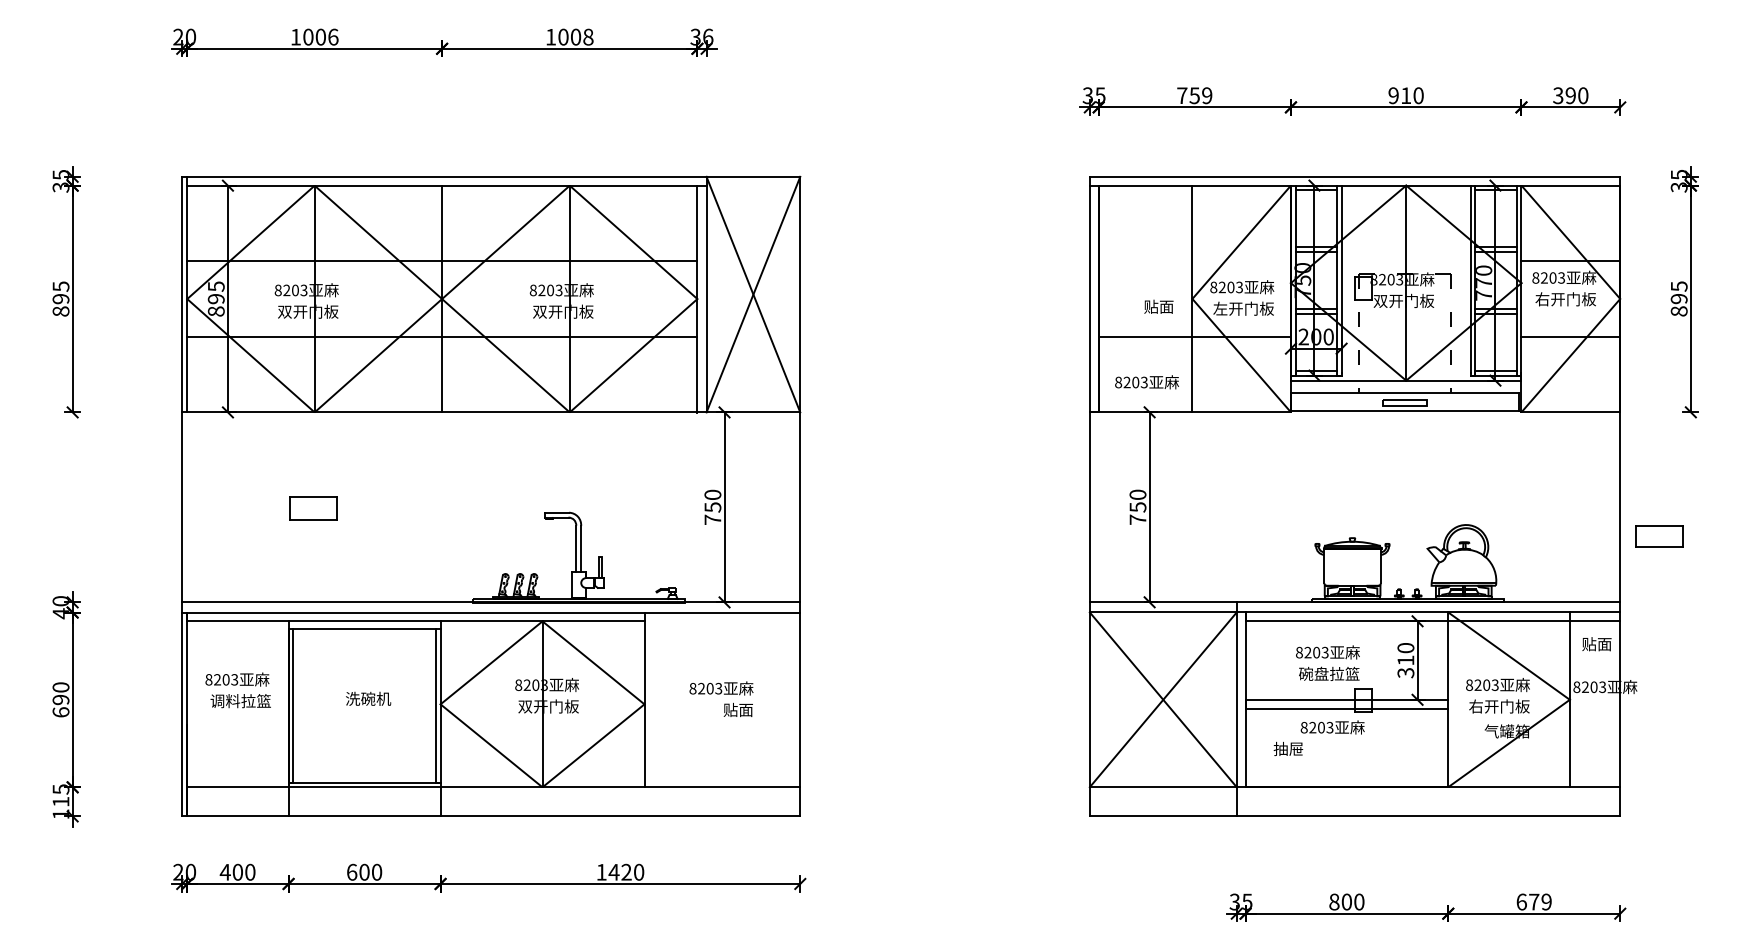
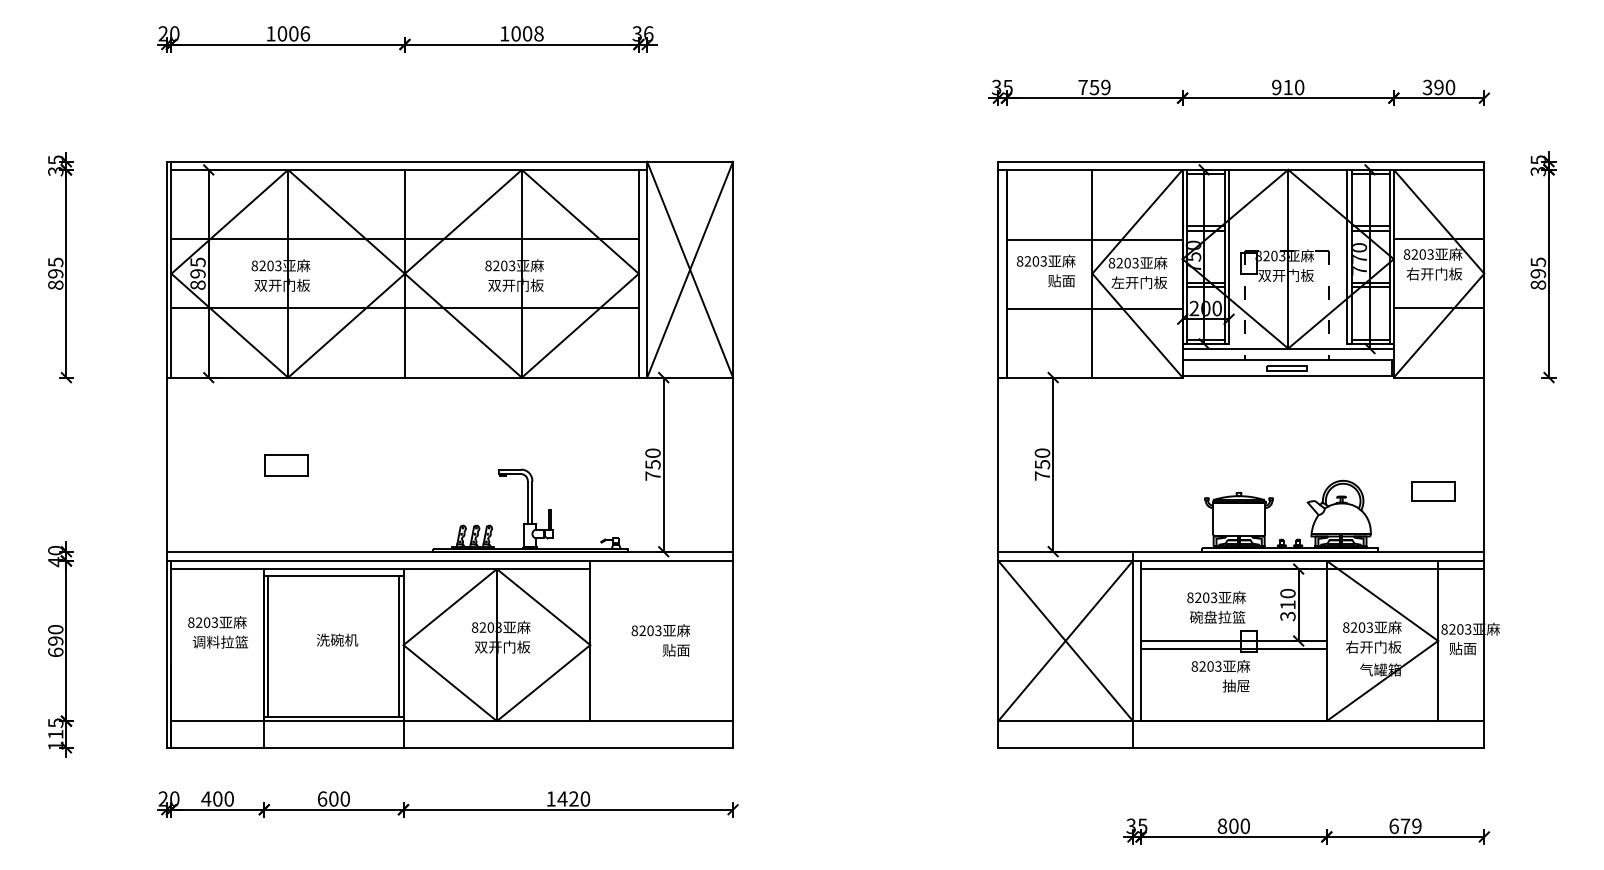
line: (1194, 262) -> (1094, 240), added
text: (1146, 382) -> (1045, 261), moved
part: (1659, 536) -> (1434, 491), moved
text: (1596, 644) -> (1462, 648), moved
text: (1288, 748) -> (1236, 685), moved

